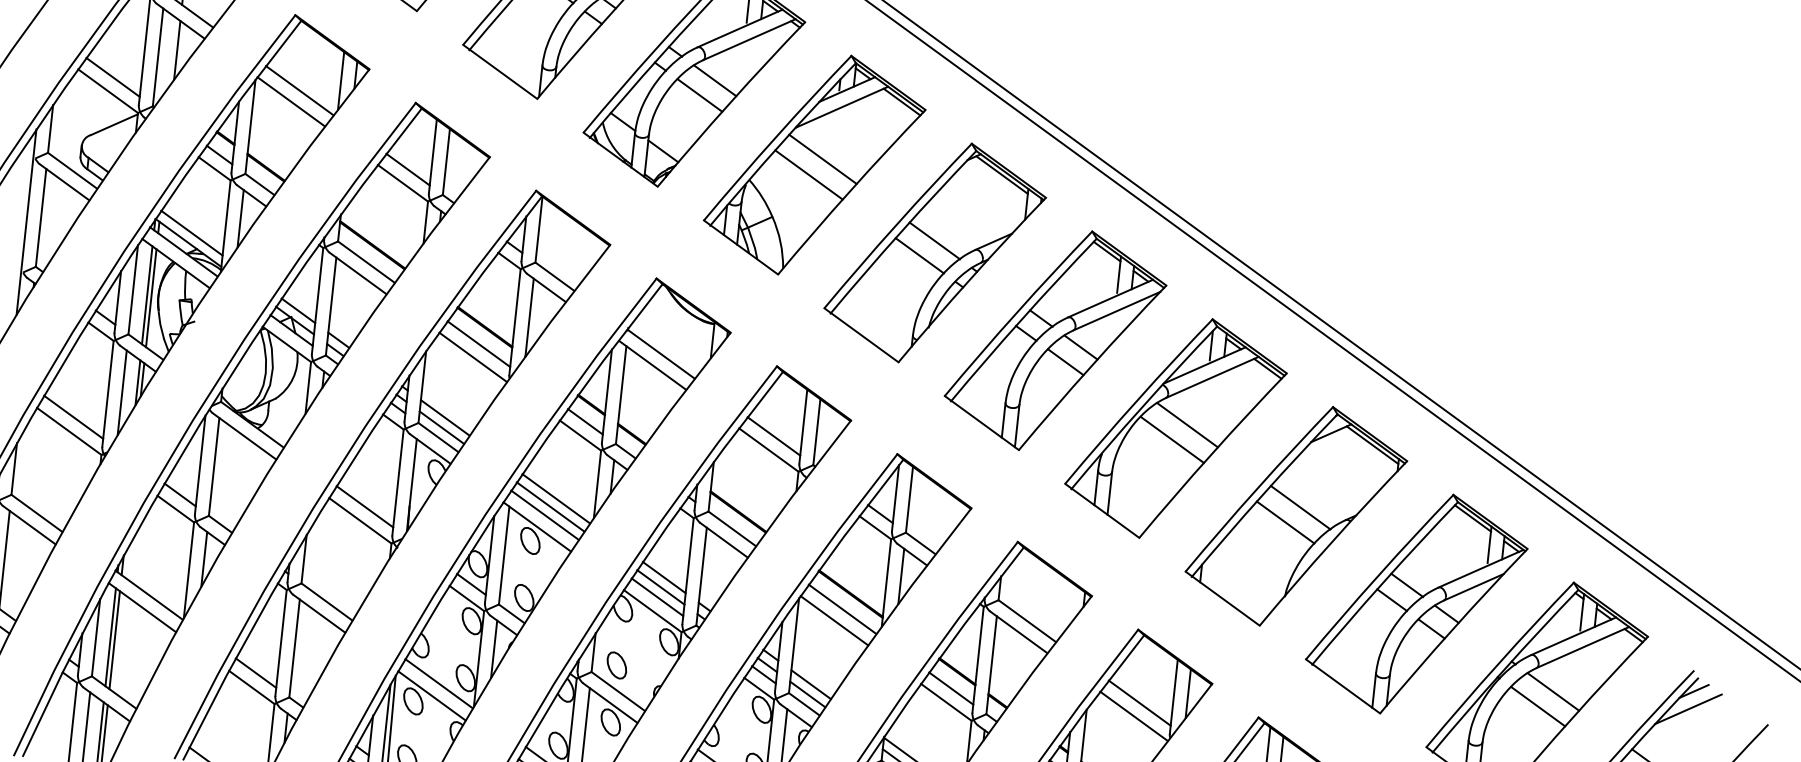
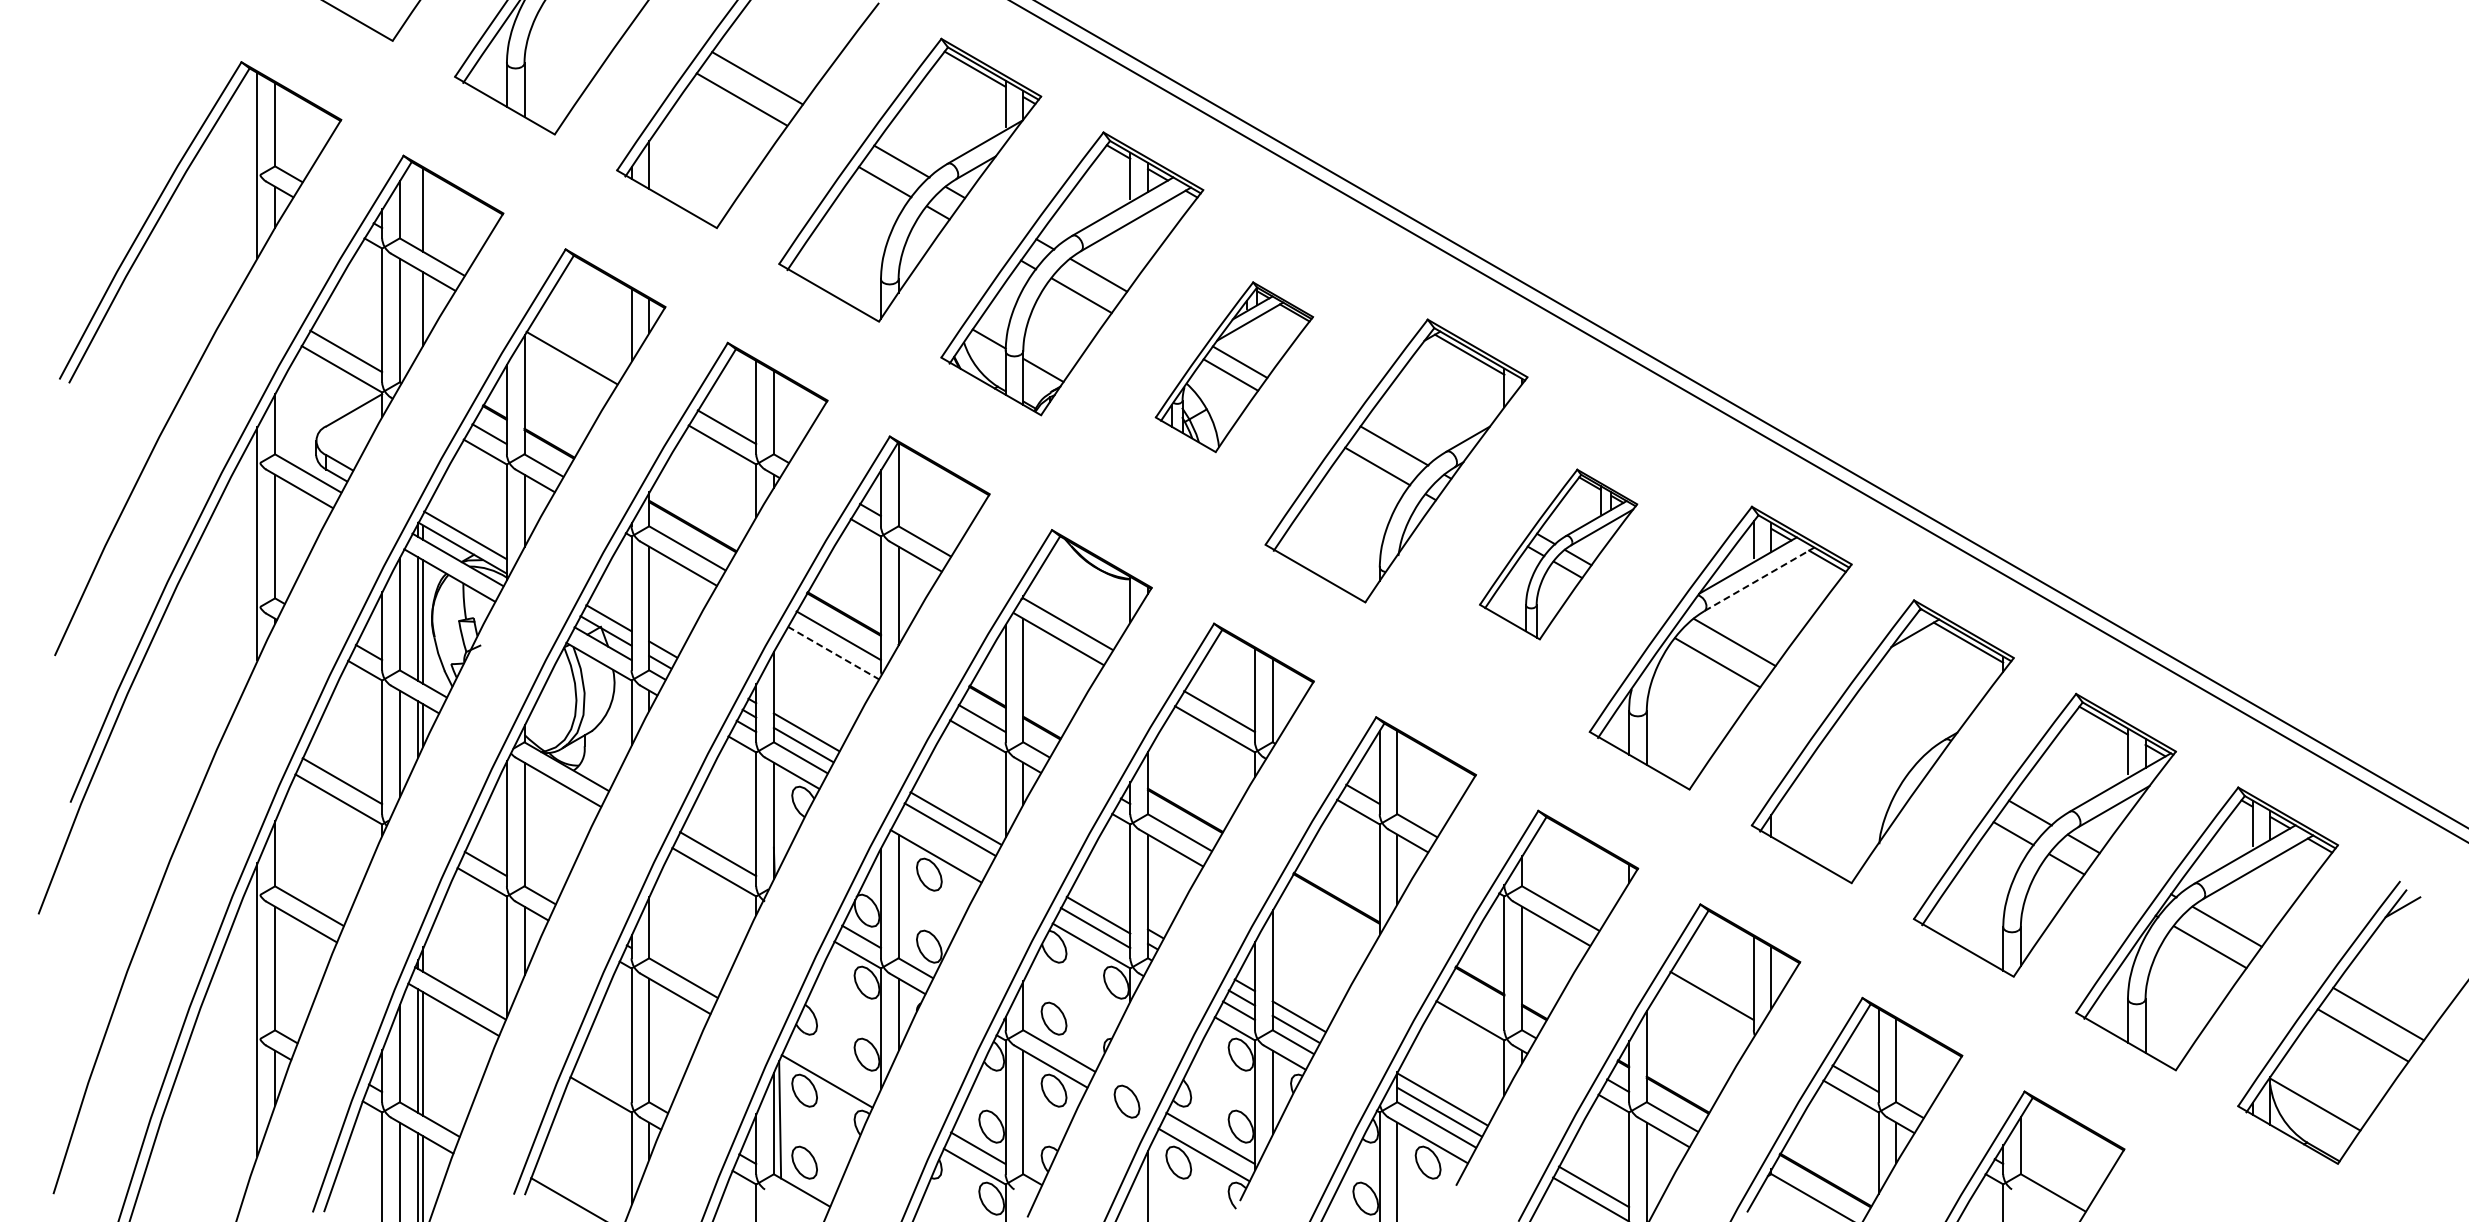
line: (299, 90) -> (580, 342), removed
part: (814, 164) -> (1234, 366), size x0.6
part: (1055, 340) -> (1558, 554), size x0.6
line: (473, 357) -> (833, 653), solid -> dashed
line: (1213, 377) -> (1760, 579), solid -> dashed
line: (1300, 507) -> (1886, 730), removed
line: (544, 515) -> (943, 840), removed
line: (1285, 522) -> (1870, 750), removed
line: (664, 577) -> (1101, 902), removed
line: (841, 609) -> (1327, 918), removed
line: (834, 620) -> (1319, 933), removed
line: (256, 673) -> (604, 1076), removed
line: (439, 683) -> (834, 1065), removed
line: (951, 688) -> (1474, 1002), removed
line: (1687, 709) -> (2397, 930), removed
line: (1133, 715) -> (1706, 1012), removed
part: (667, 737) -> (1126, 1101), added

